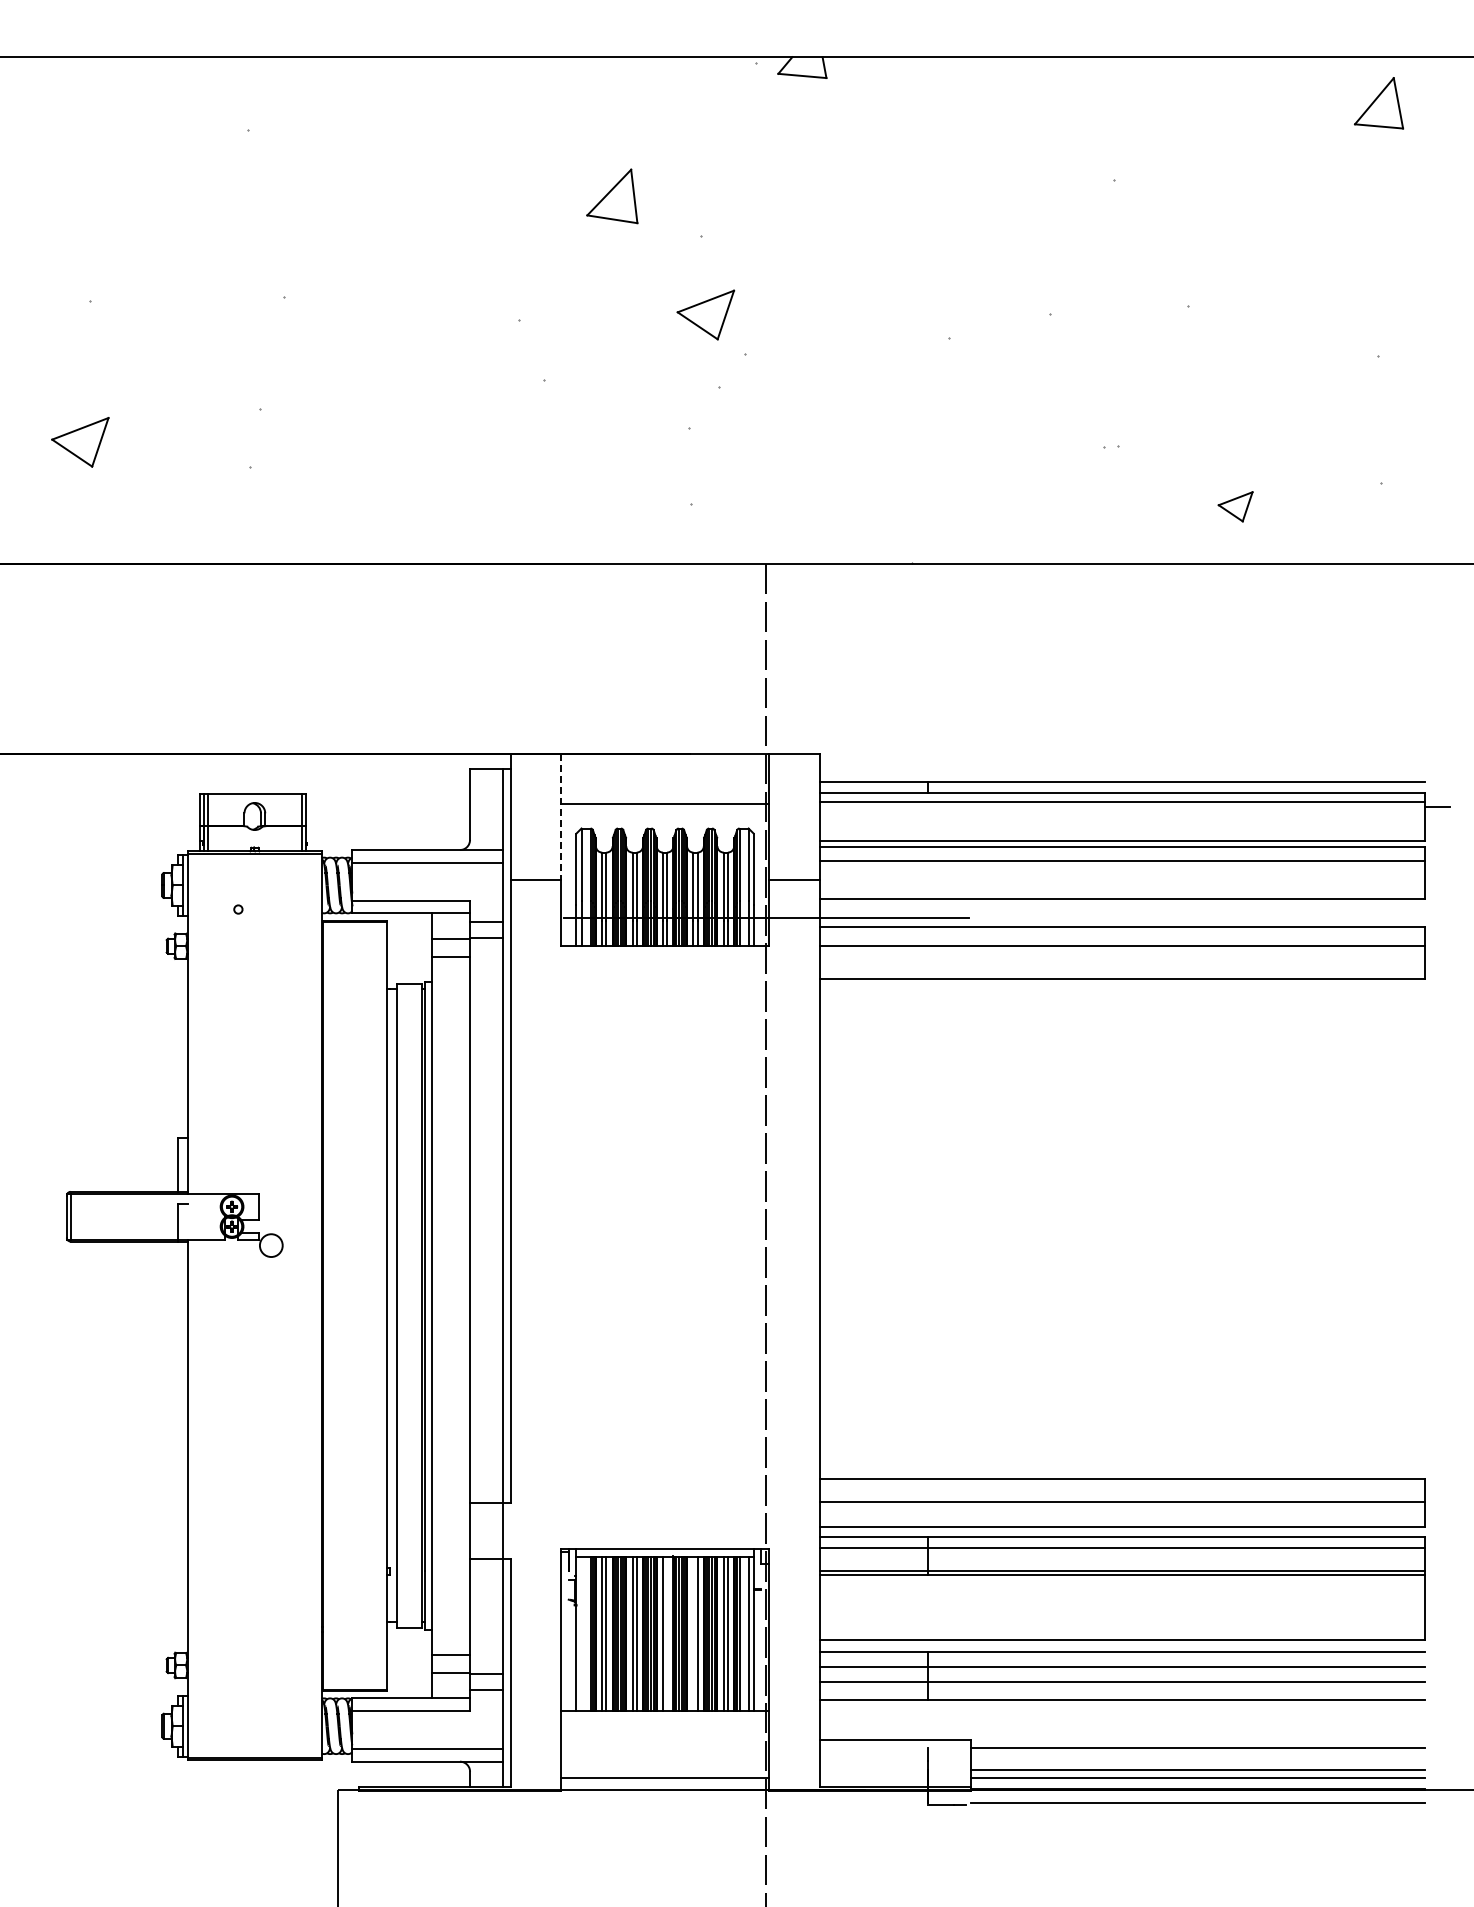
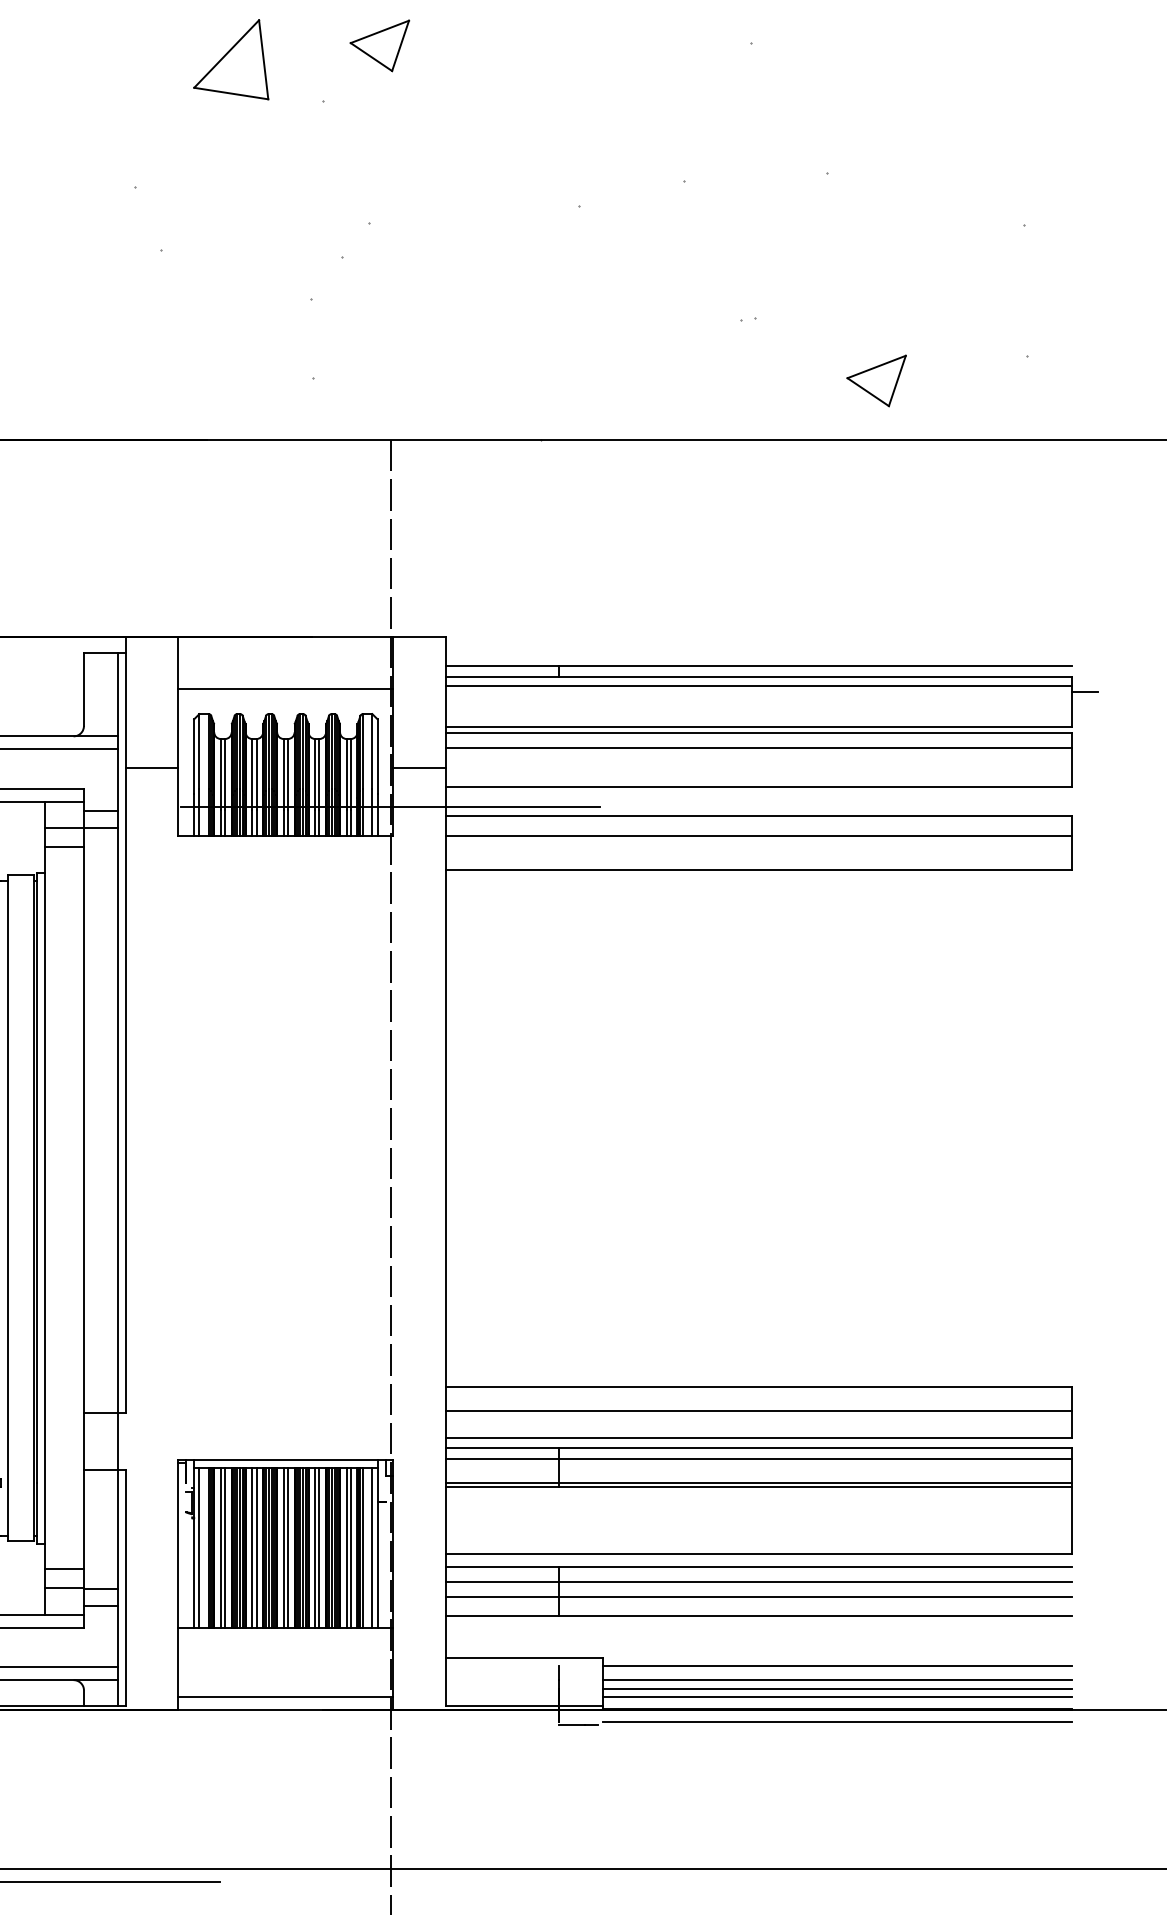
part: (612, 196) -> (231, 59), size x1.43
part: (705, 314) -> (379, 45), moved
part: (1235, 506) -> (876, 380), size x1.67
line: (561, 817) -> (178, 702), dashed -> solid
line: (581, 1633) -> (199, 1547), added
line: (667, 1633) -> (288, 1547), added
line: (693, 1633) -> (315, 1547), added
line: (1197, 1761) -> (837, 1679), added

